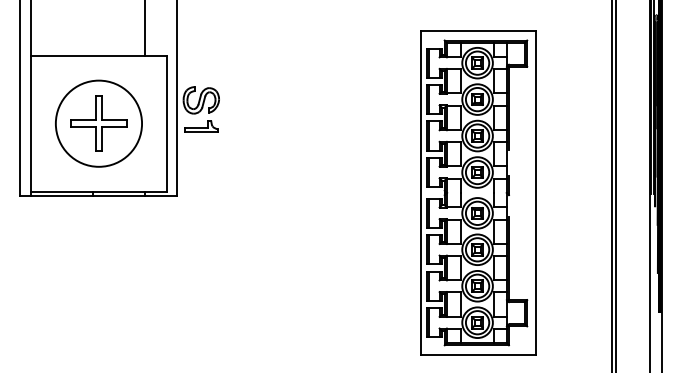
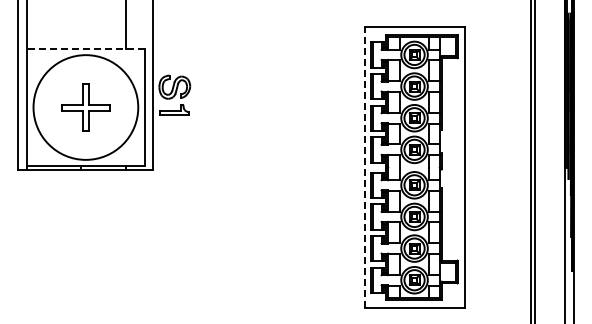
line: (98, 55) -> (85, 48), solid -> dashed
circle: (98, 123) -> (85, 107), size x1.4
line: (421, 192) -> (365, 167), solid -> dashed

